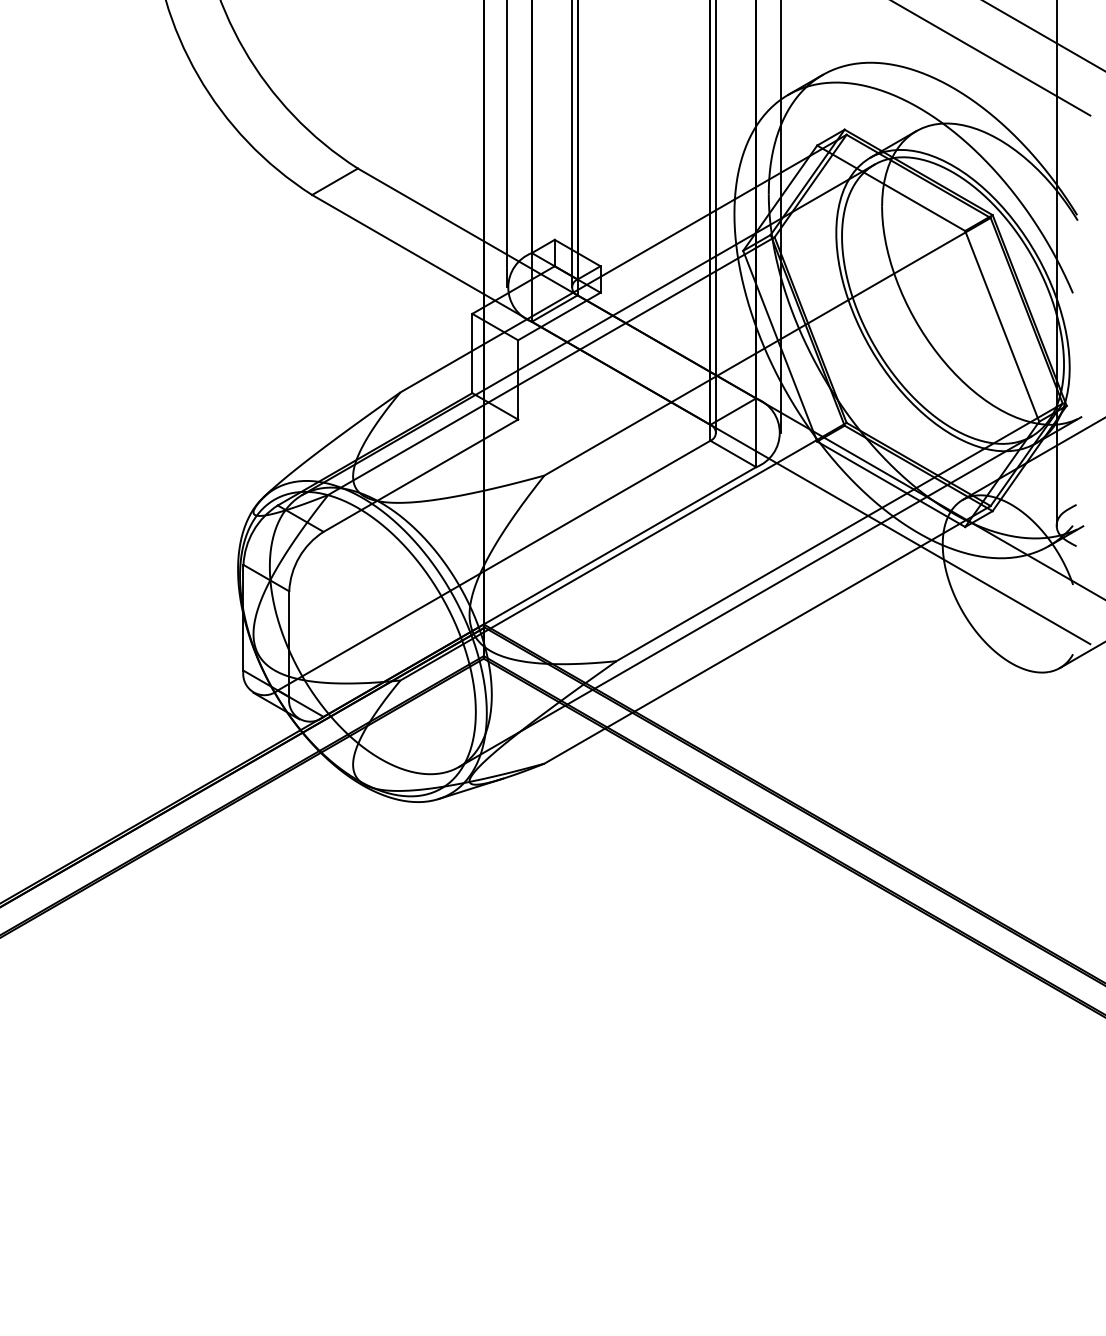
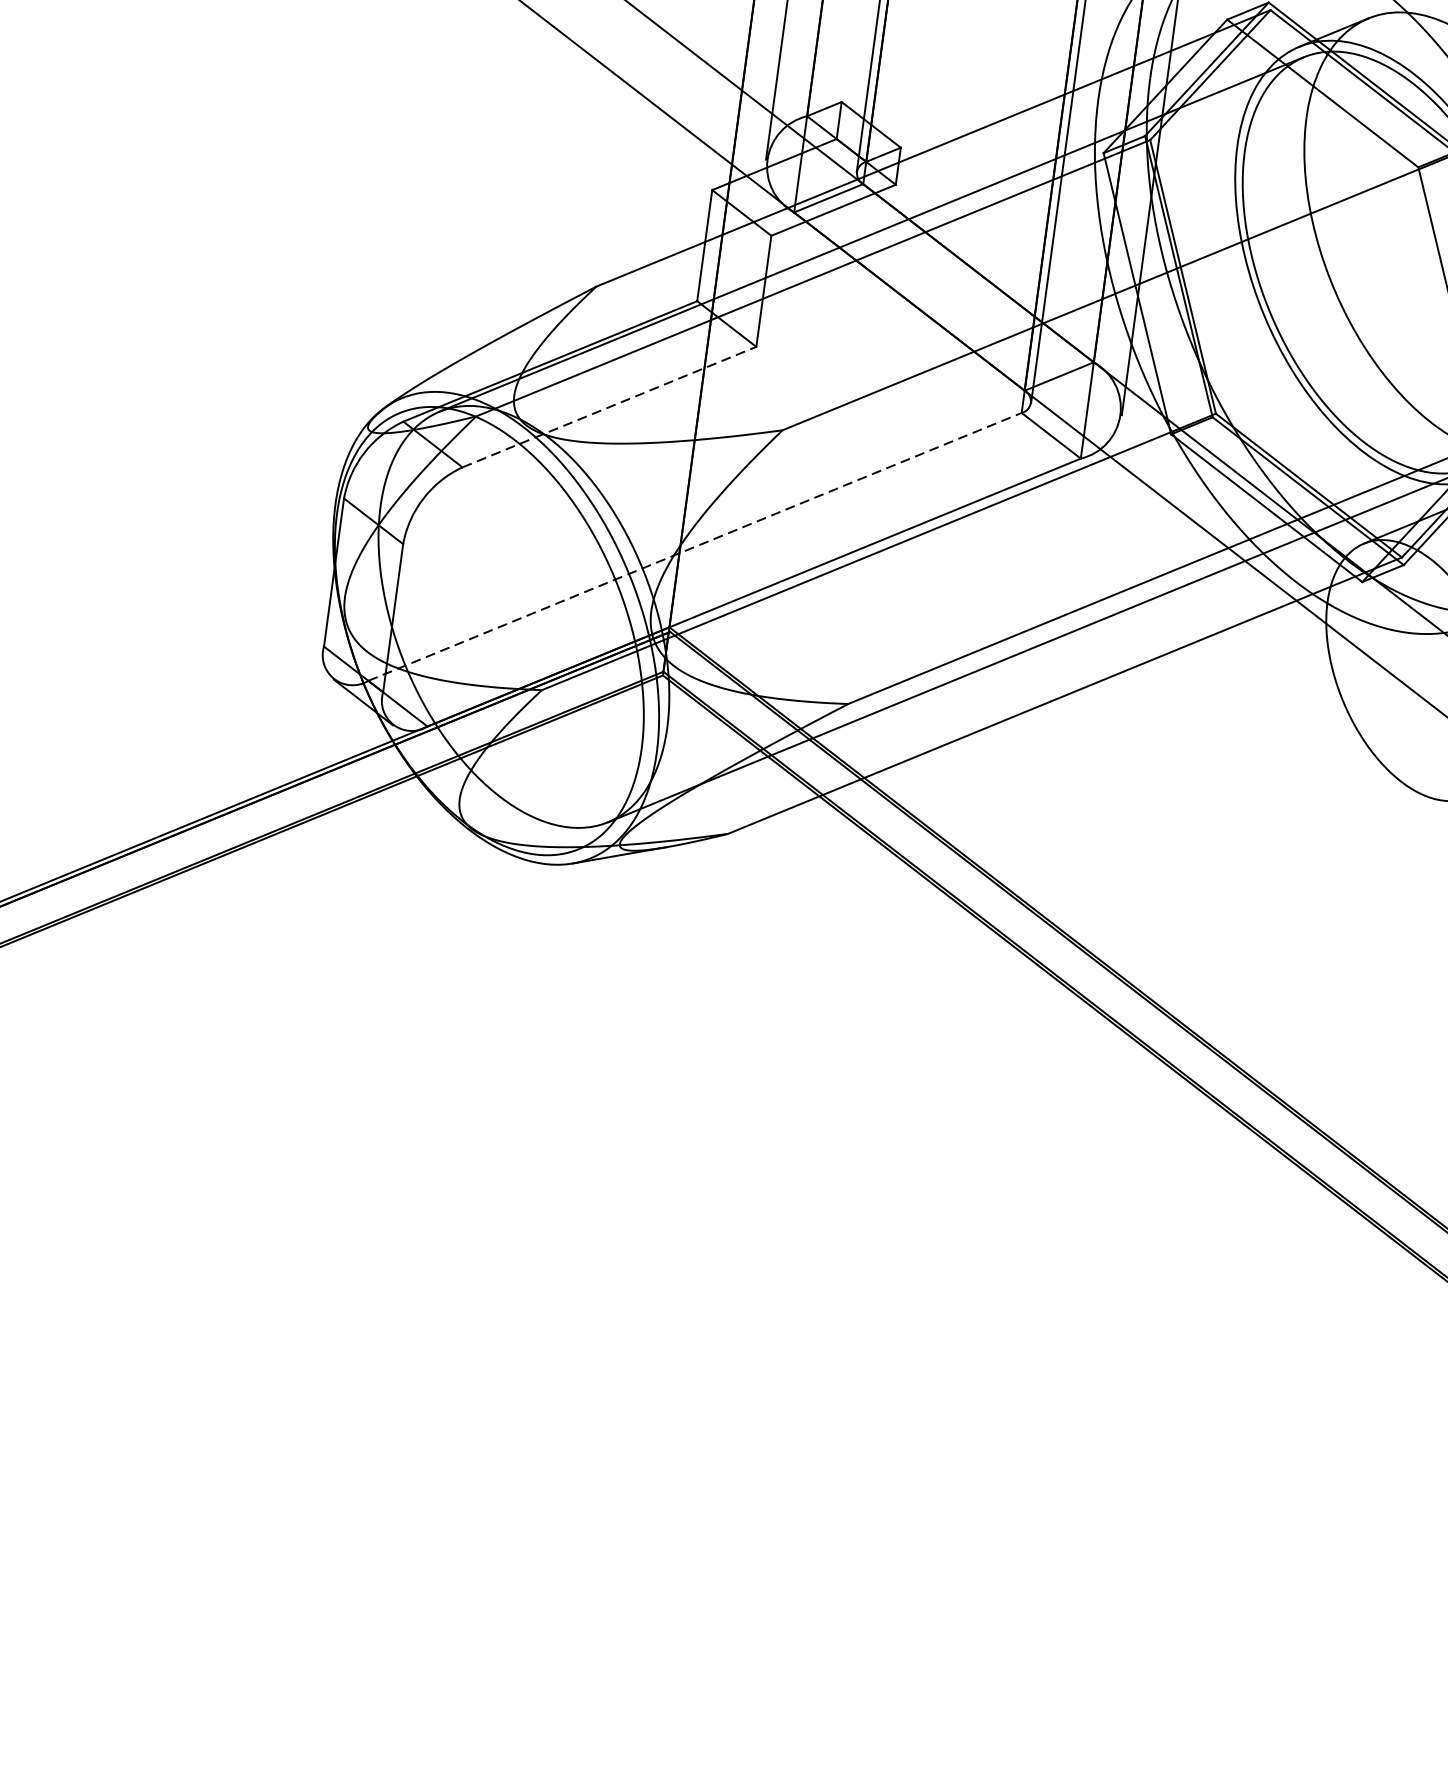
line: (421, 475) -> (610, 406), solid -> dashed
line: (494, 565) -> (695, 546), solid -> dashed

